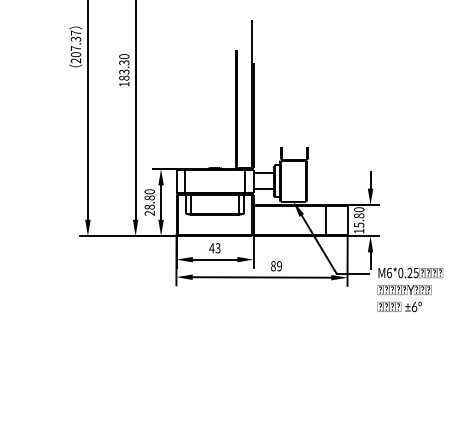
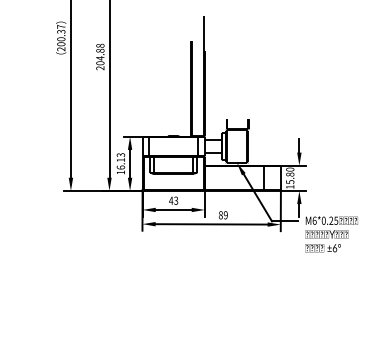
text: (75, 48) -> (60, 39), 207.37 -> 200.37
text: (124, 70) -> (100, 57), 183.30 -> 204.88
text: (149, 202) -> (120, 163), 28.80 -> 16.13

